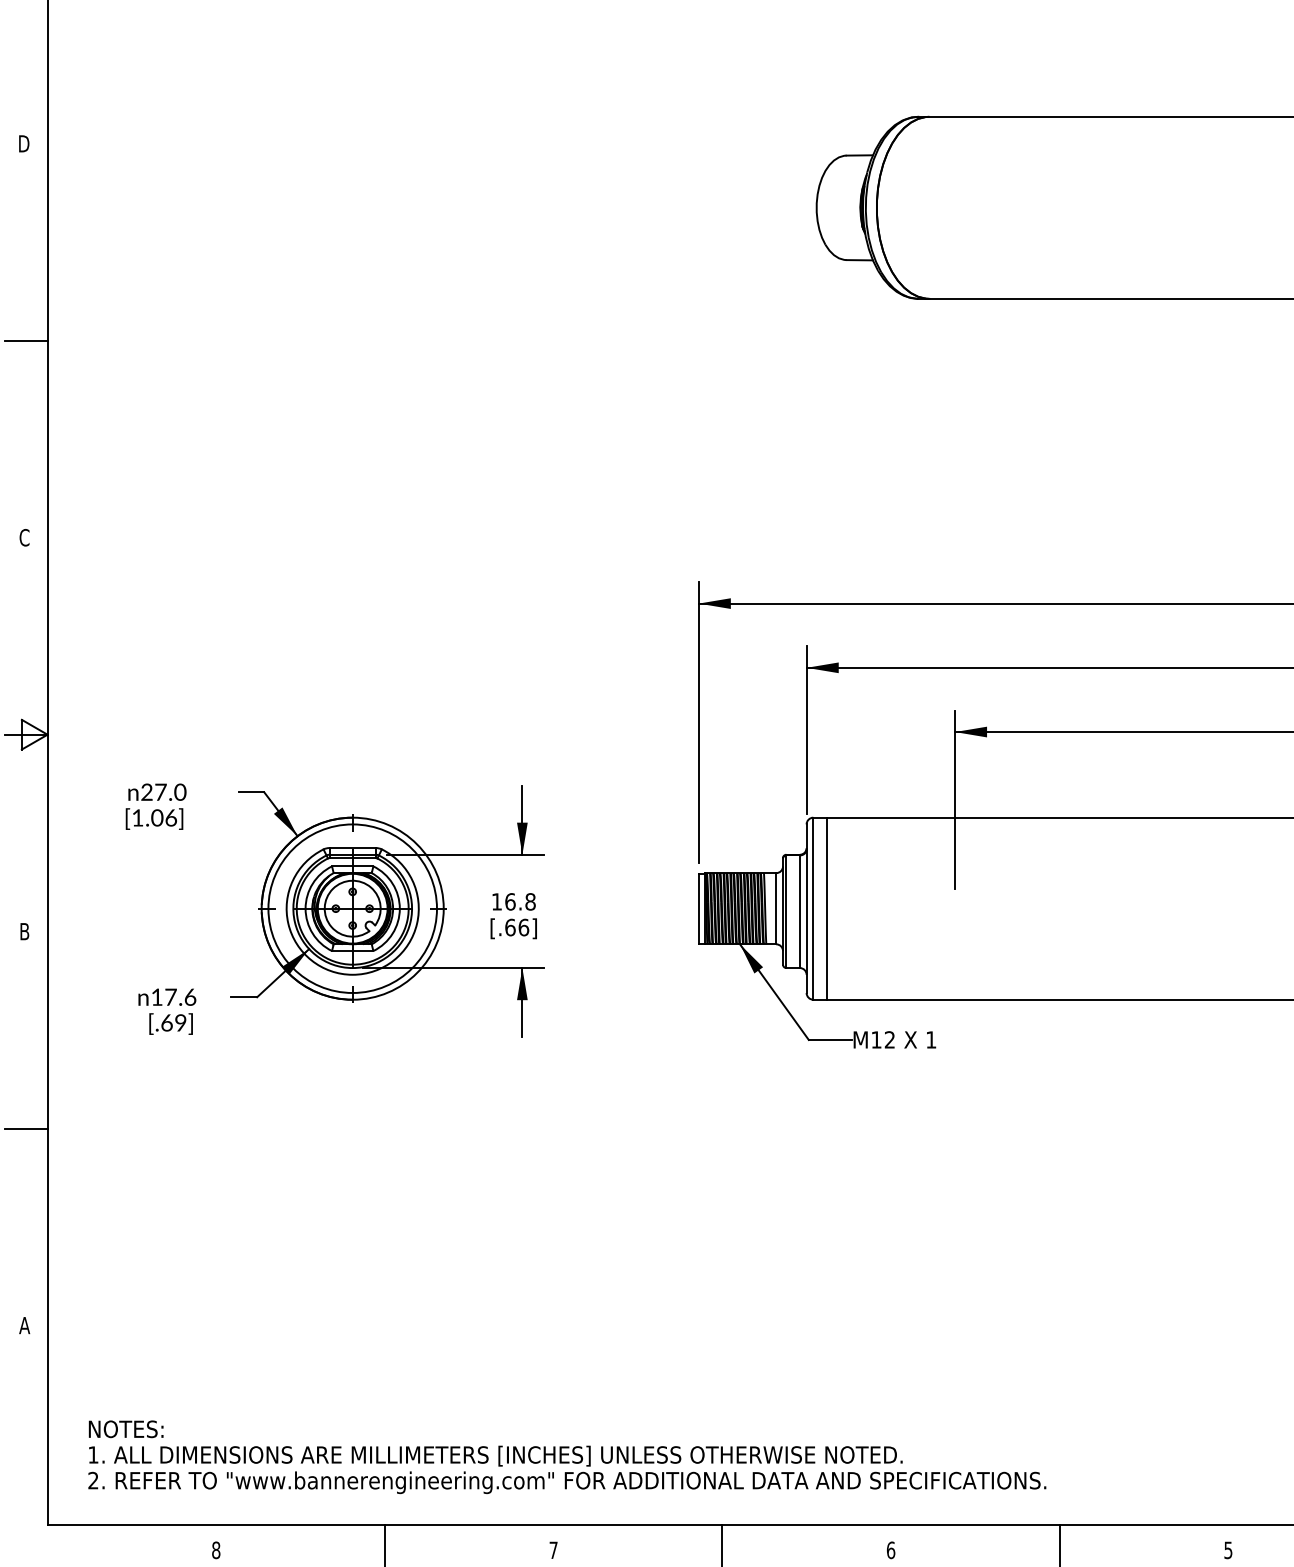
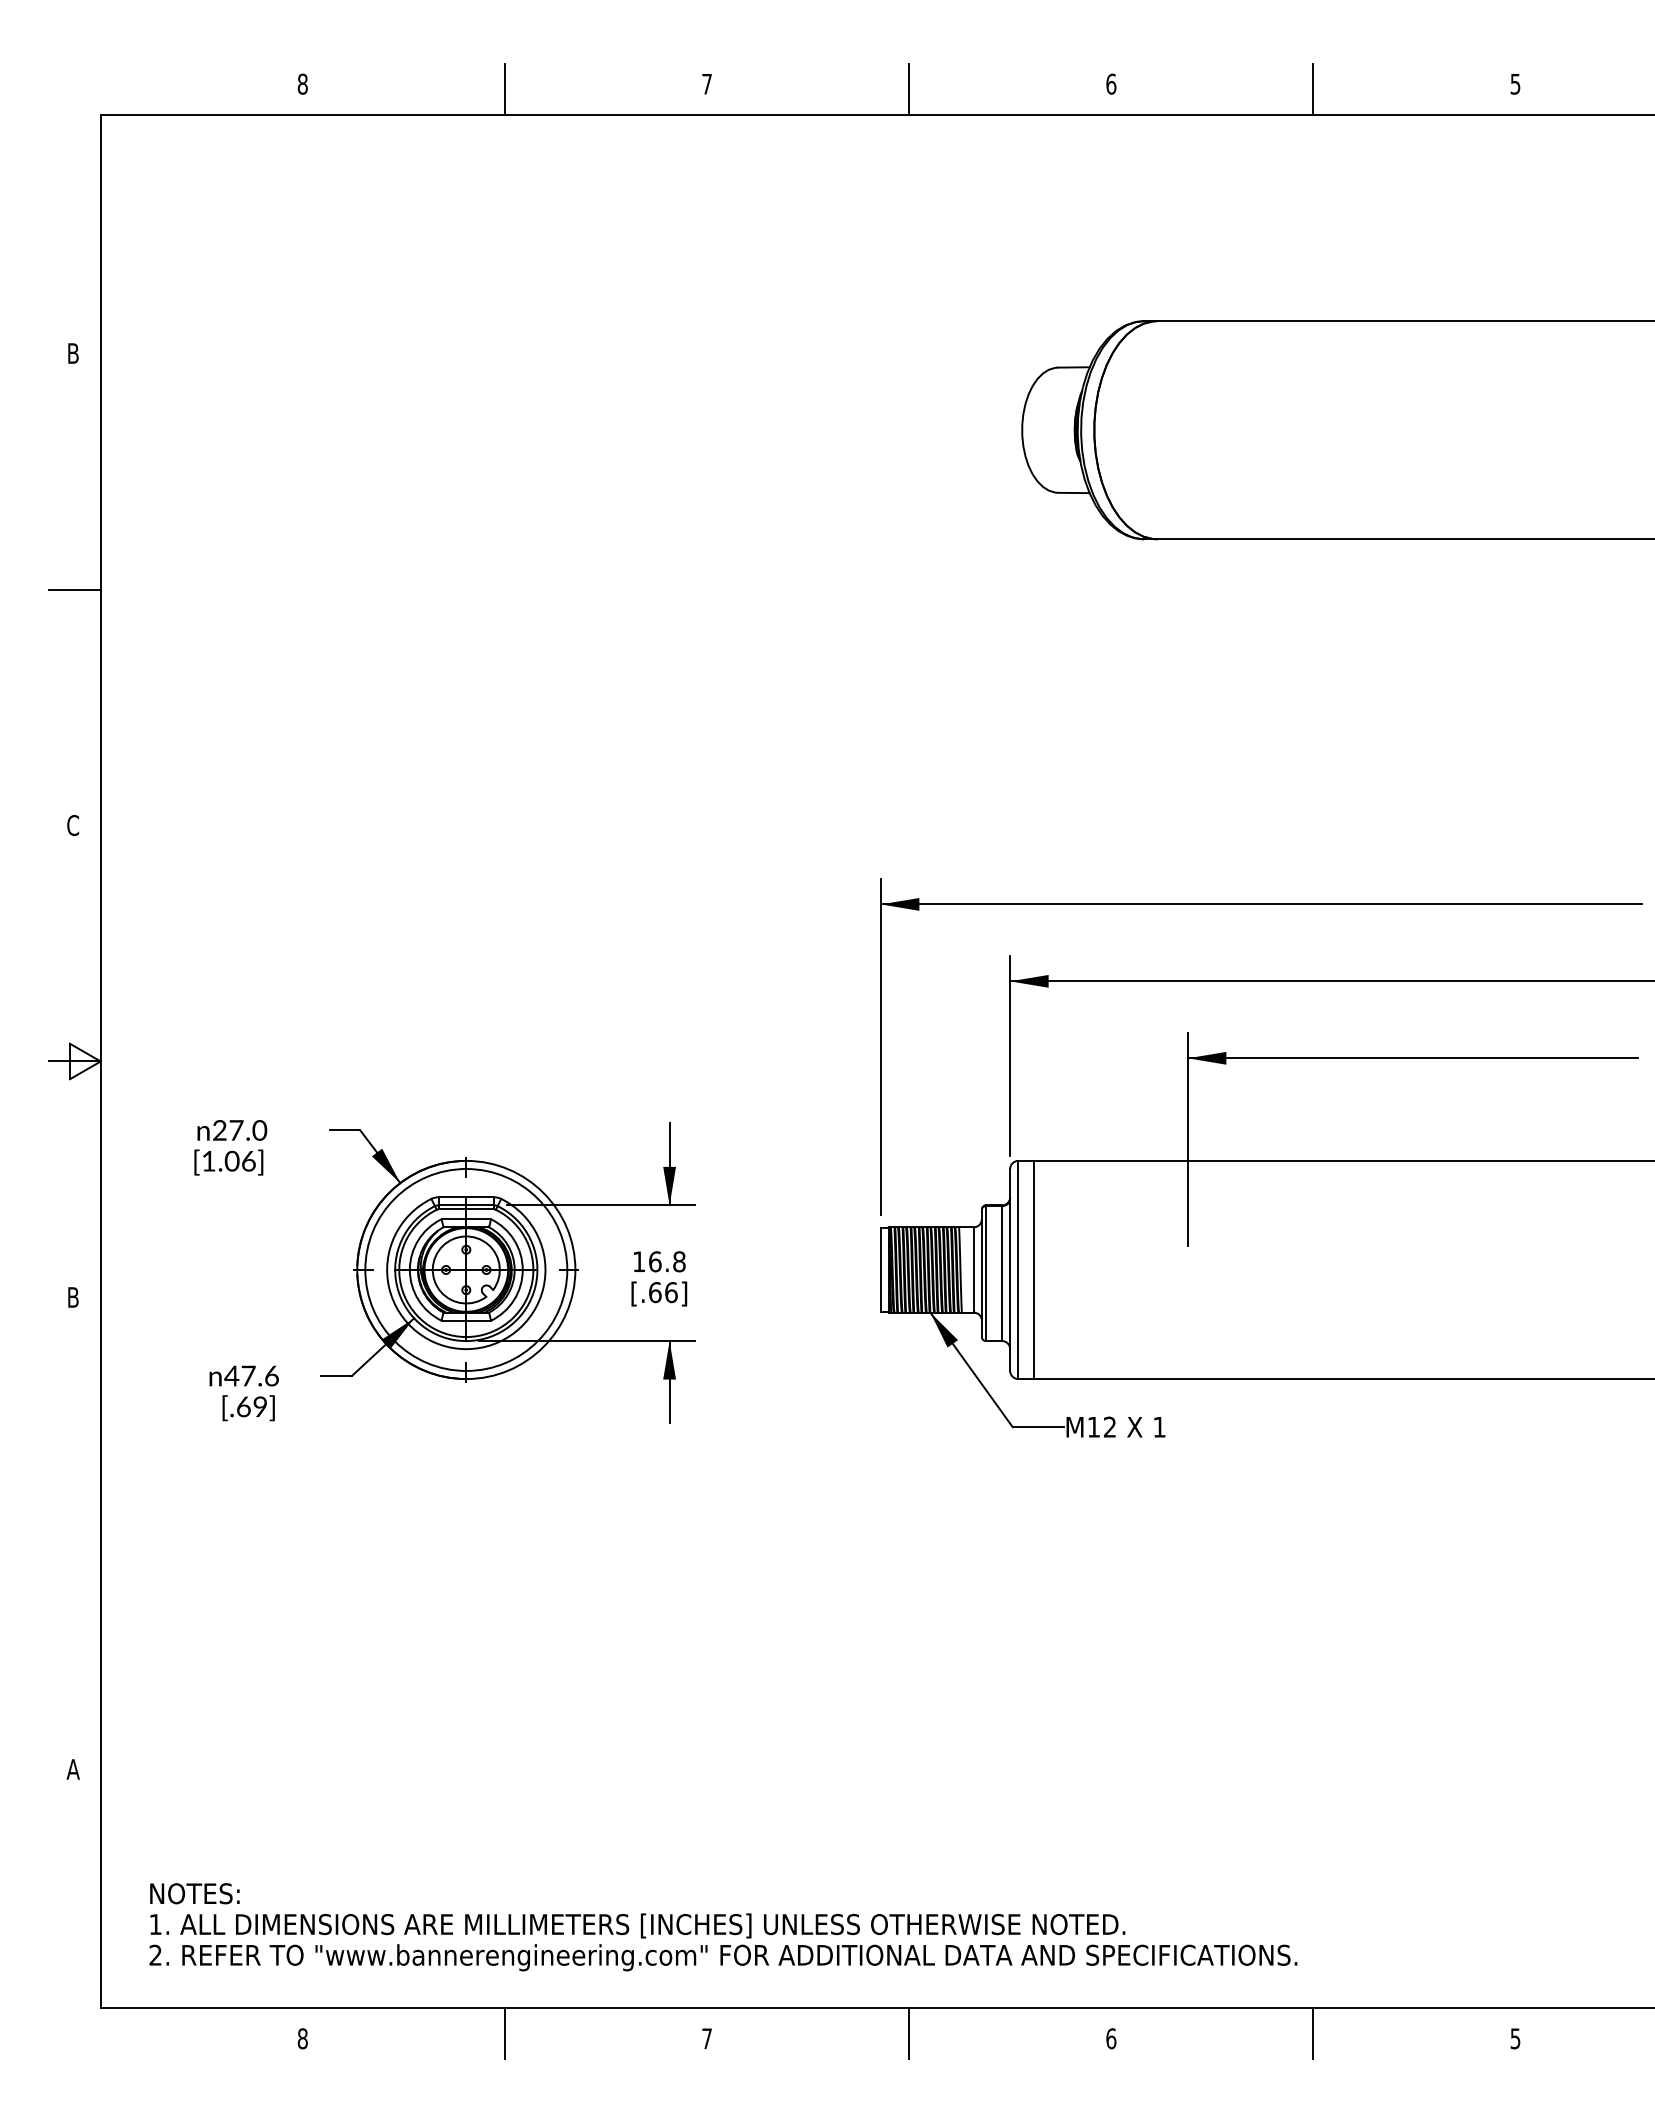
text: (24, 143) -> (72, 353), D -> B
text: (156, 996) -> (231, 1375), 17.6 -> 47.6
line: (25, 1128) -> (74, 1533), removed

